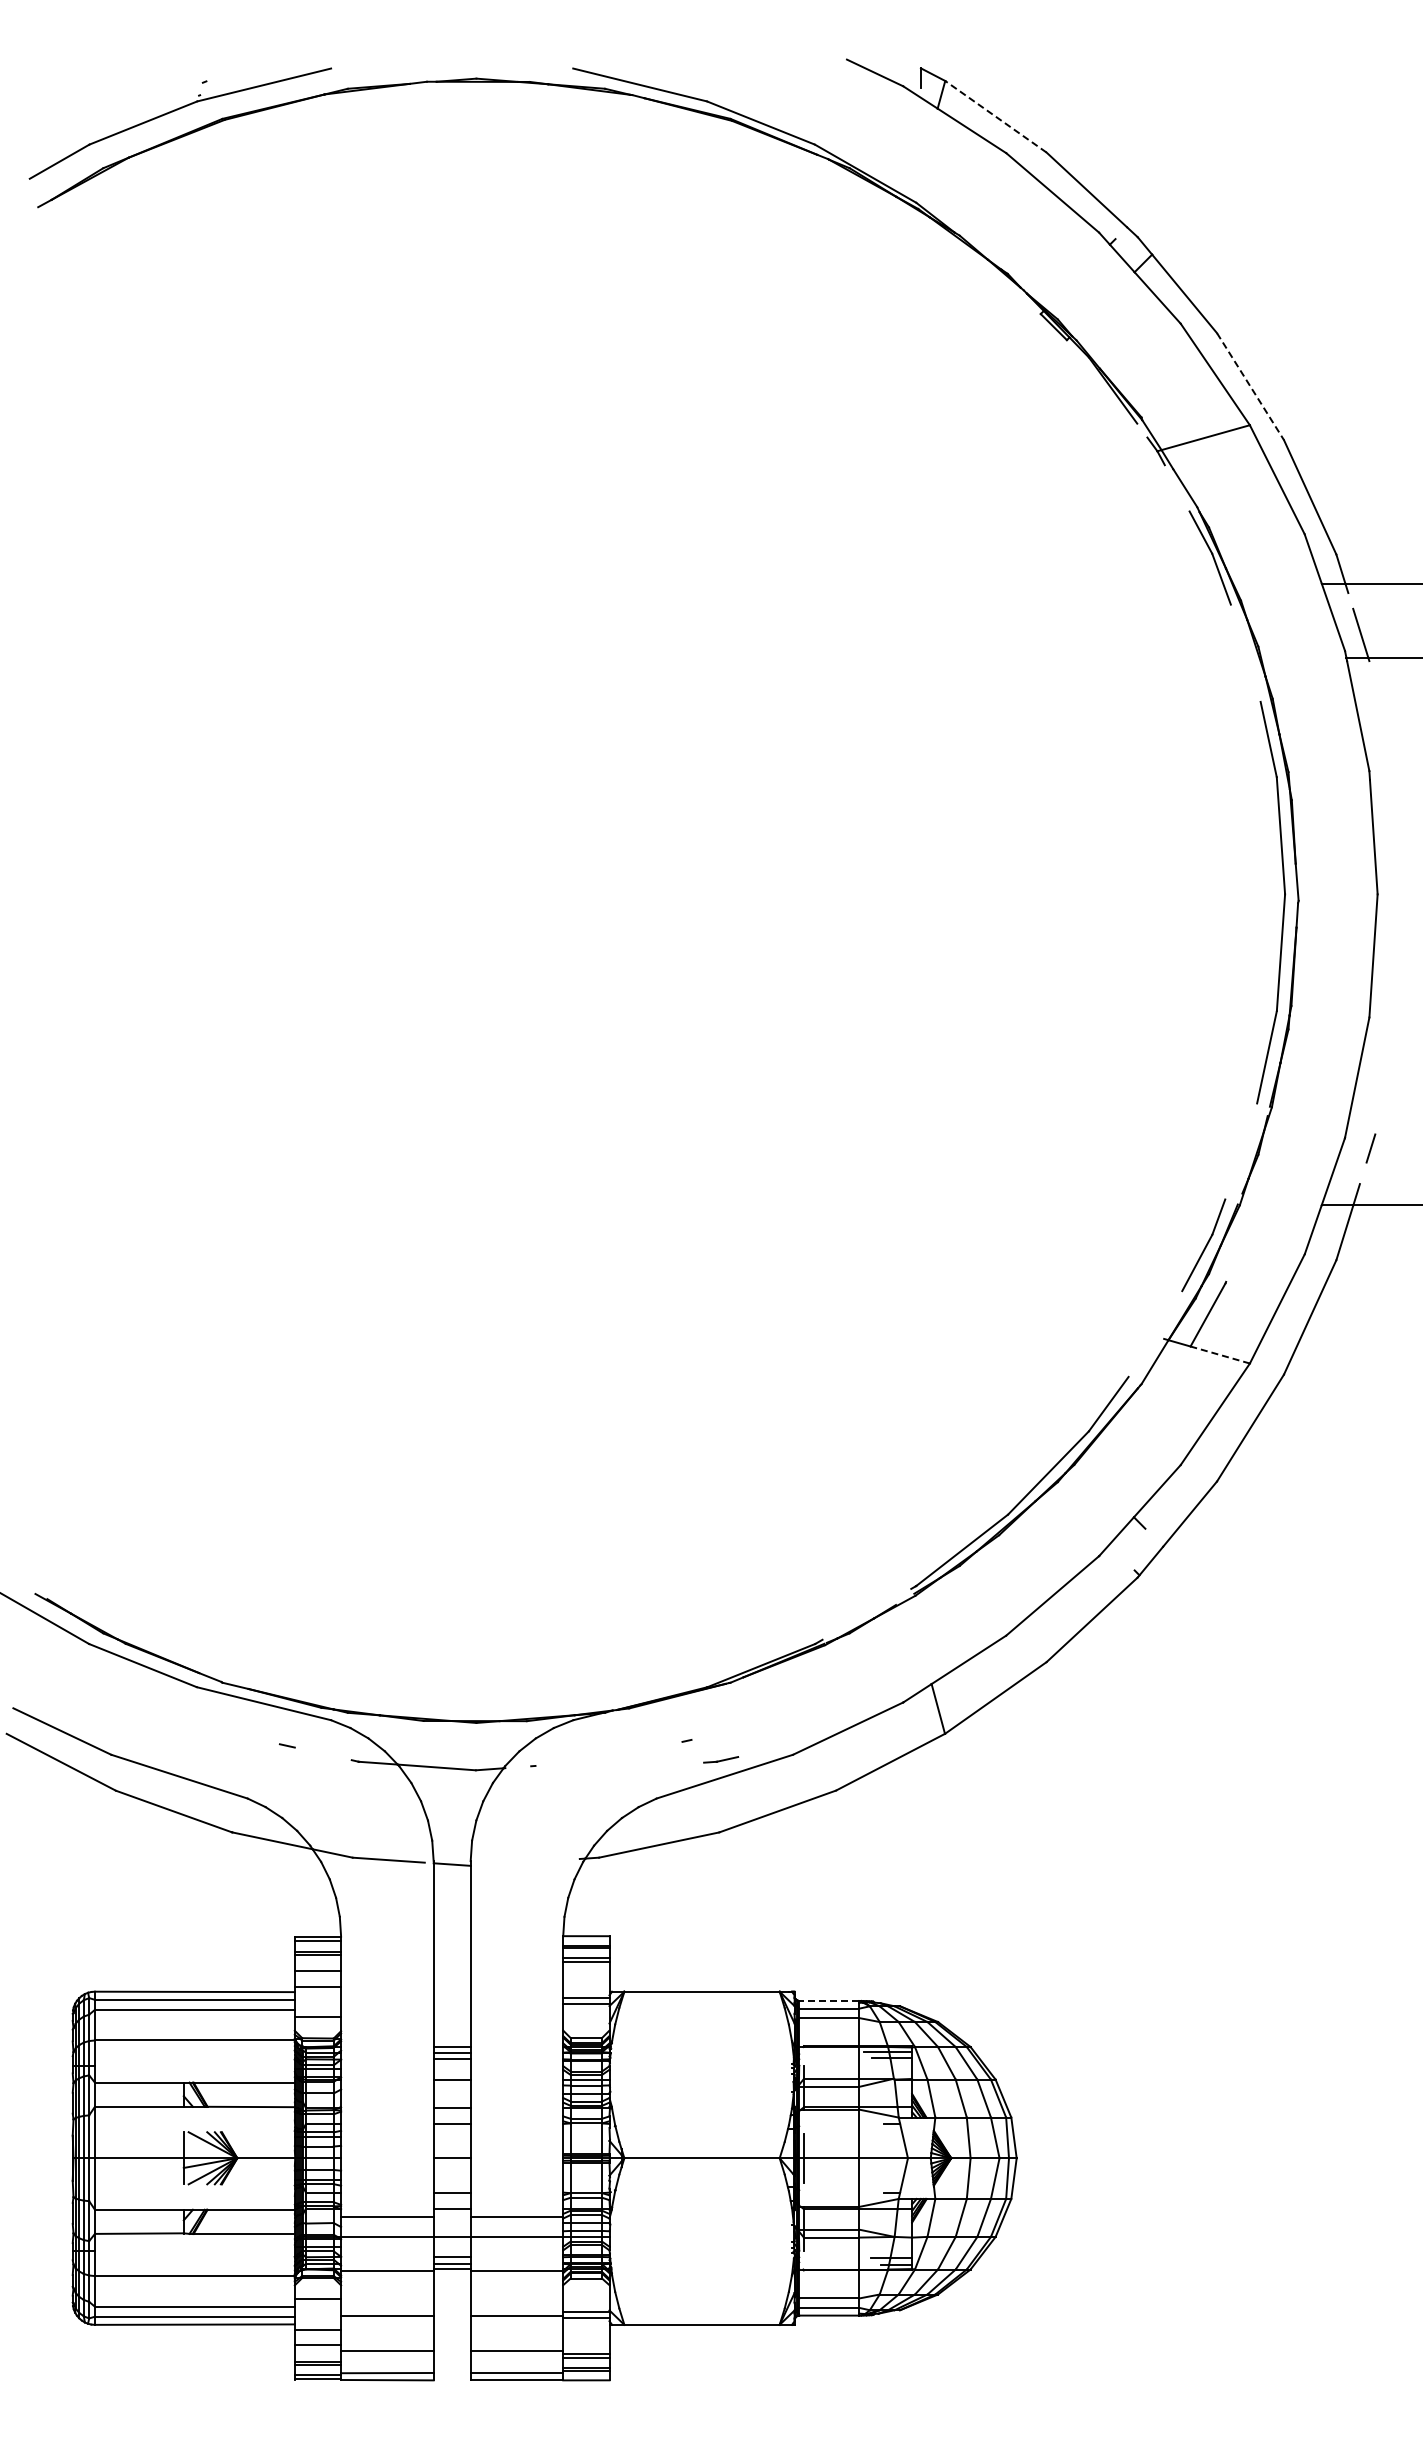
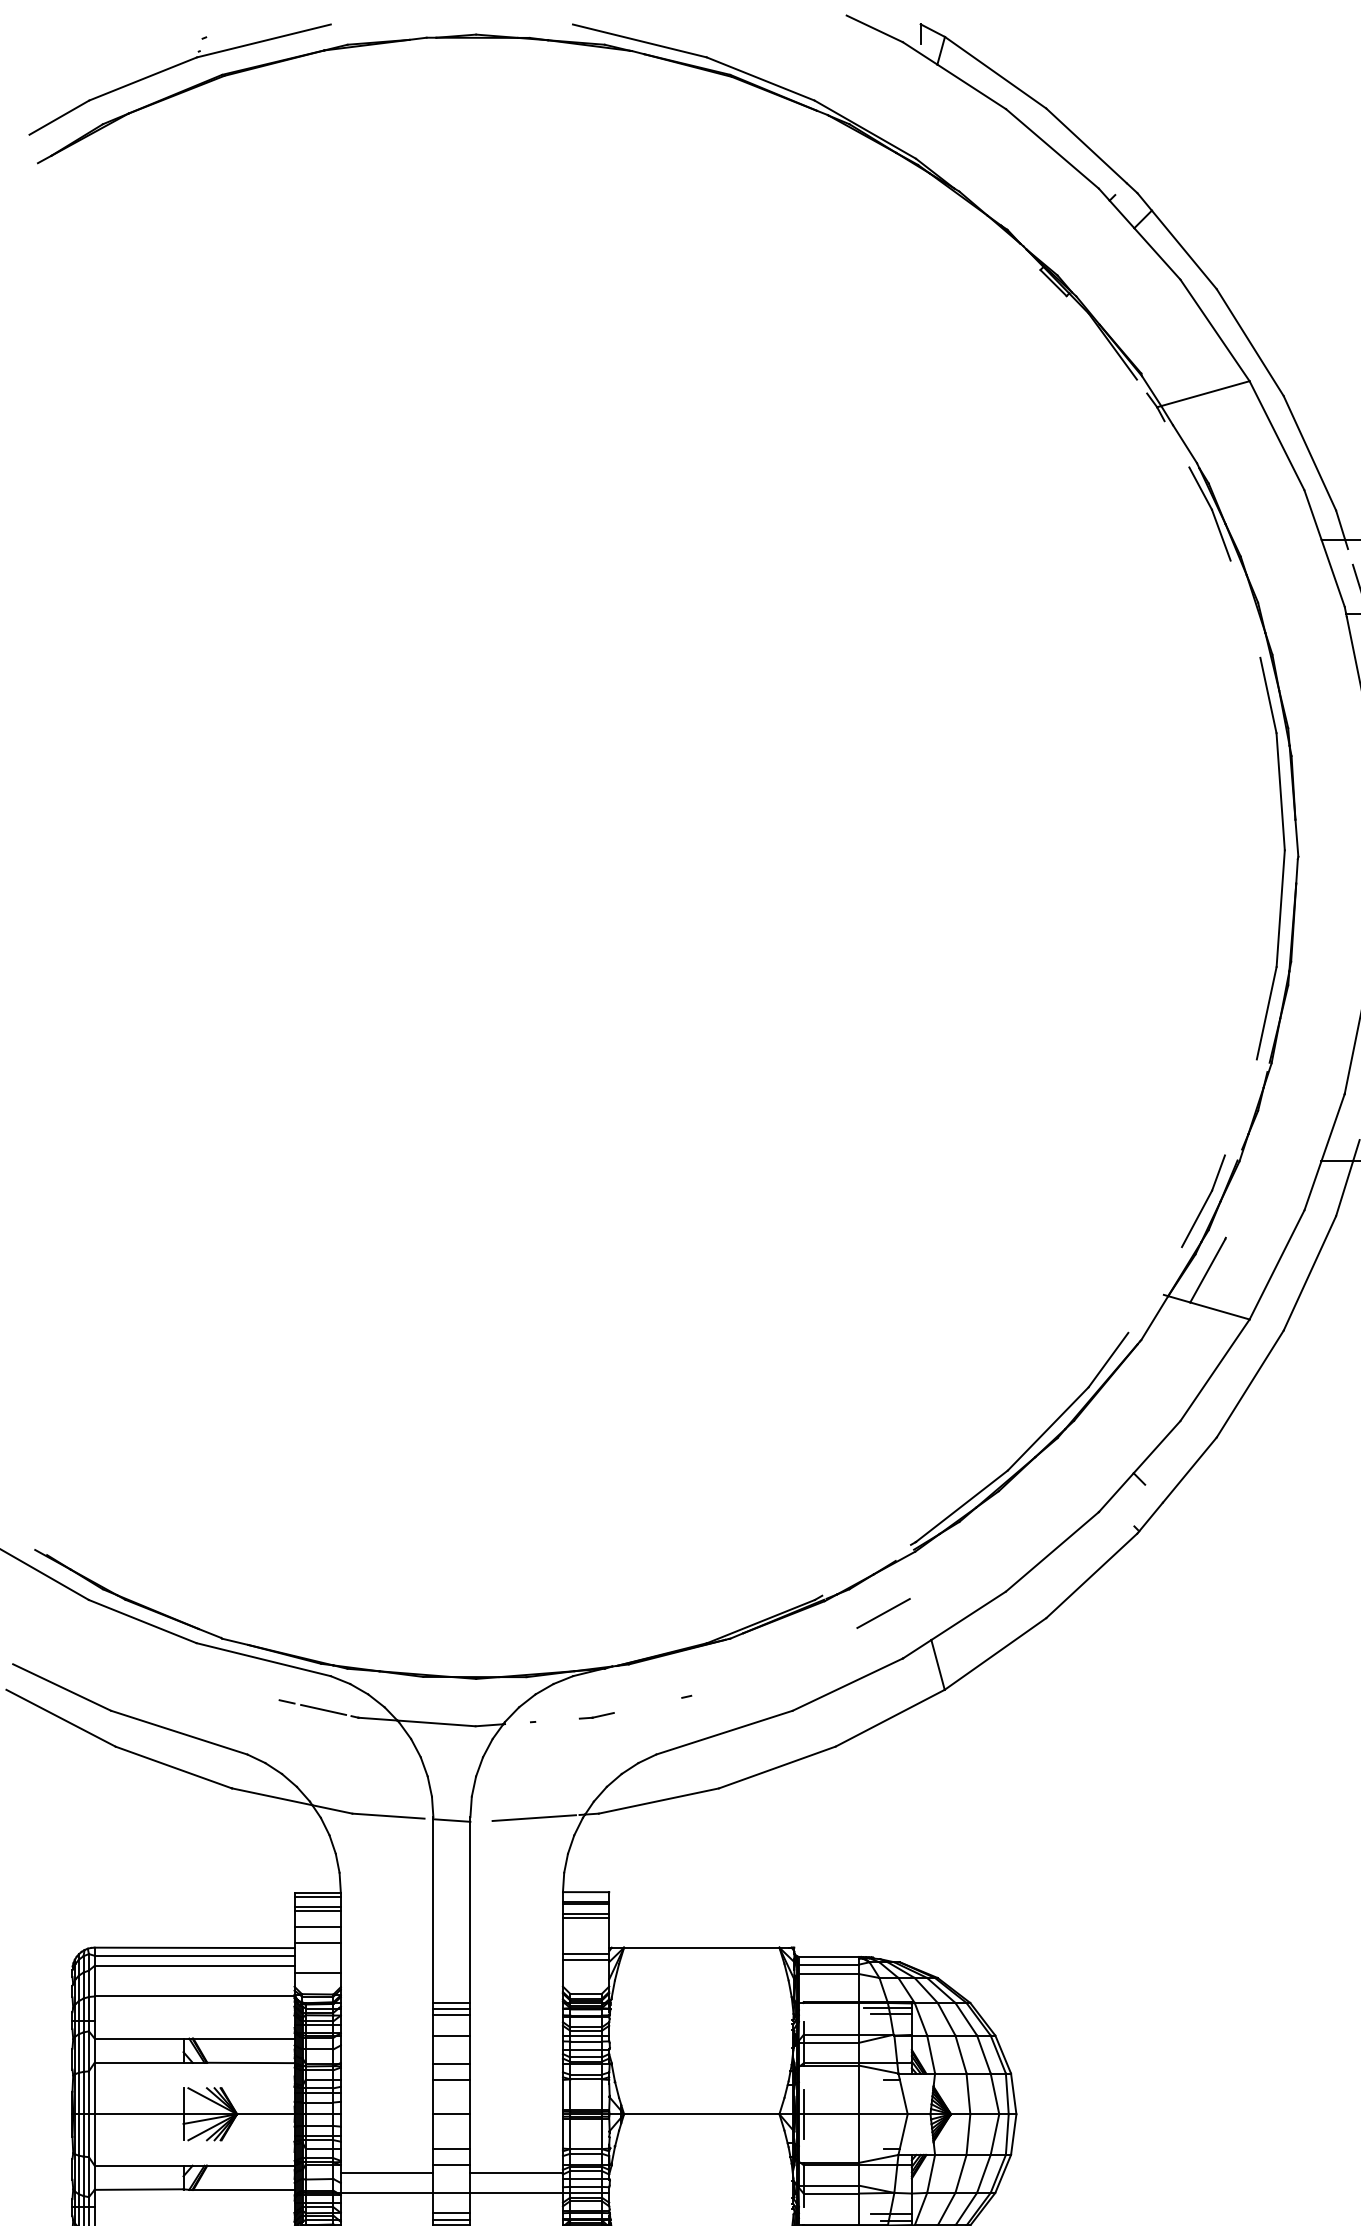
line: (995, 116) -> (995, 72), dashed -> solid
line: (1250, 387) -> (1250, 343), dashed -> solid
line: (1220, 1355) -> (1220, 1311), dashed -> solid
line: (883, 1657) -> (883, 1613), added
line: (323, 1753) -> (323, 1709), added
part: (721, 1759) -> (597, 1715), moved
line: (534, 1862) -> (534, 1818), added
line: (828, 2000) -> (828, 1956), dashed -> solid

